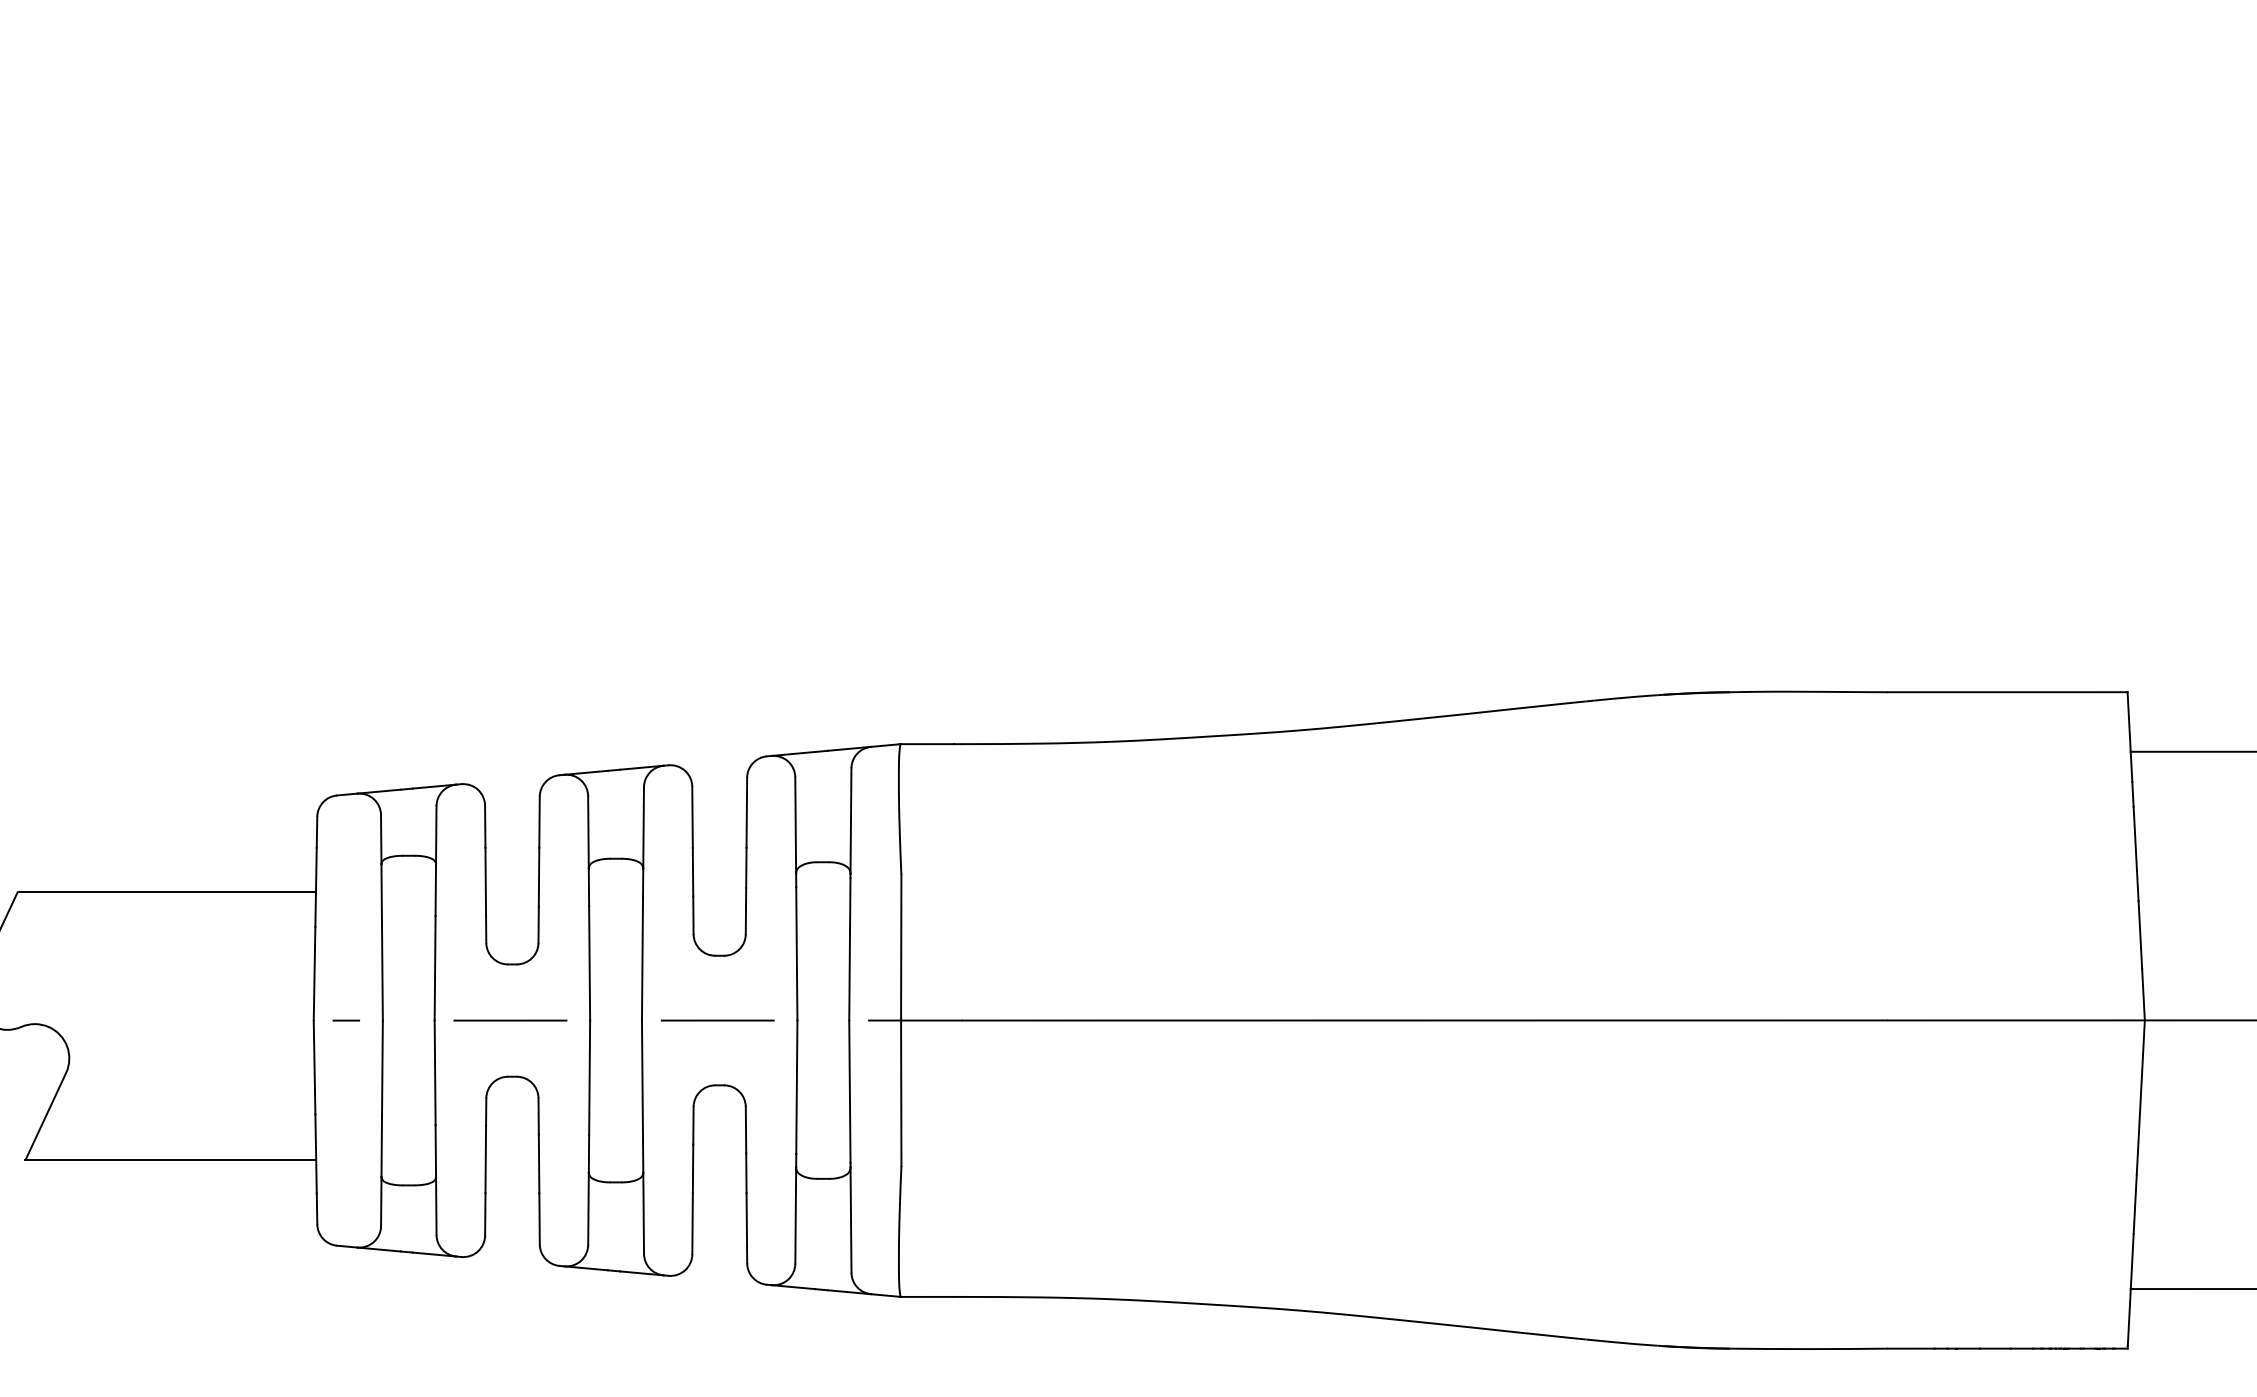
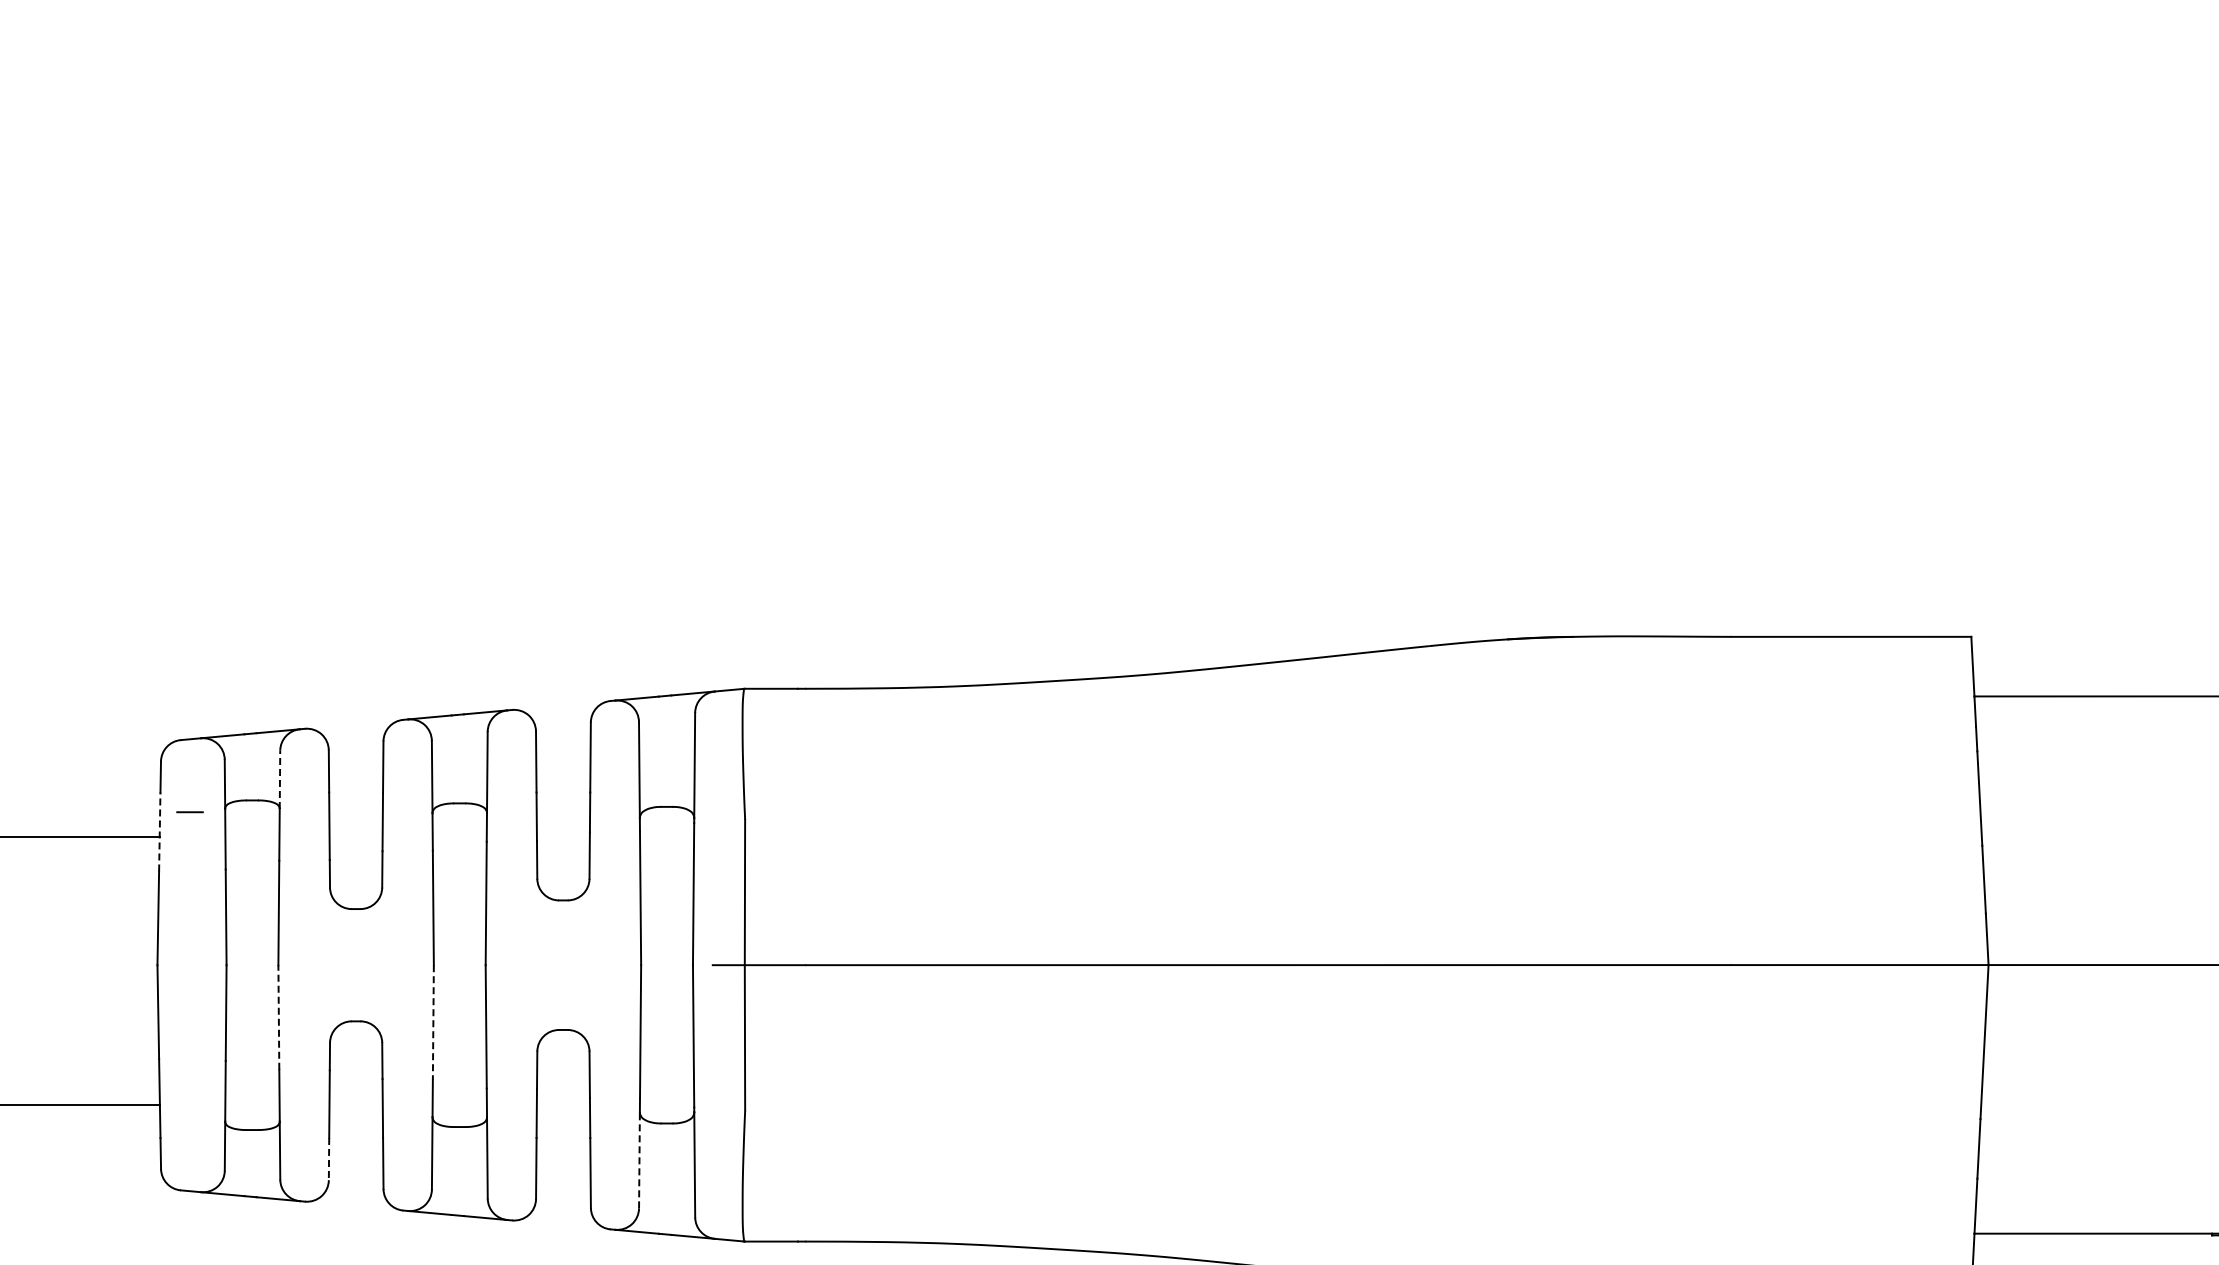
line: (436, 834) -> (280, 779), solid -> dashed
line: (316, 886) -> (160, 831), solid -> dashed
line: (345, 1020) -> (189, 812), moved
line: (510, 1020) -> (354, 965), removed
line: (717, 1020) -> (561, 965), removed
line: (435, 1072) -> (279, 1017), solid -> dashed
line: (589, 1078) -> (433, 1023), solid -> dashed
line: (485, 1214) -> (329, 1159), solid -> dashed
line: (795, 1215) -> (639, 1160), solid -> dashed

